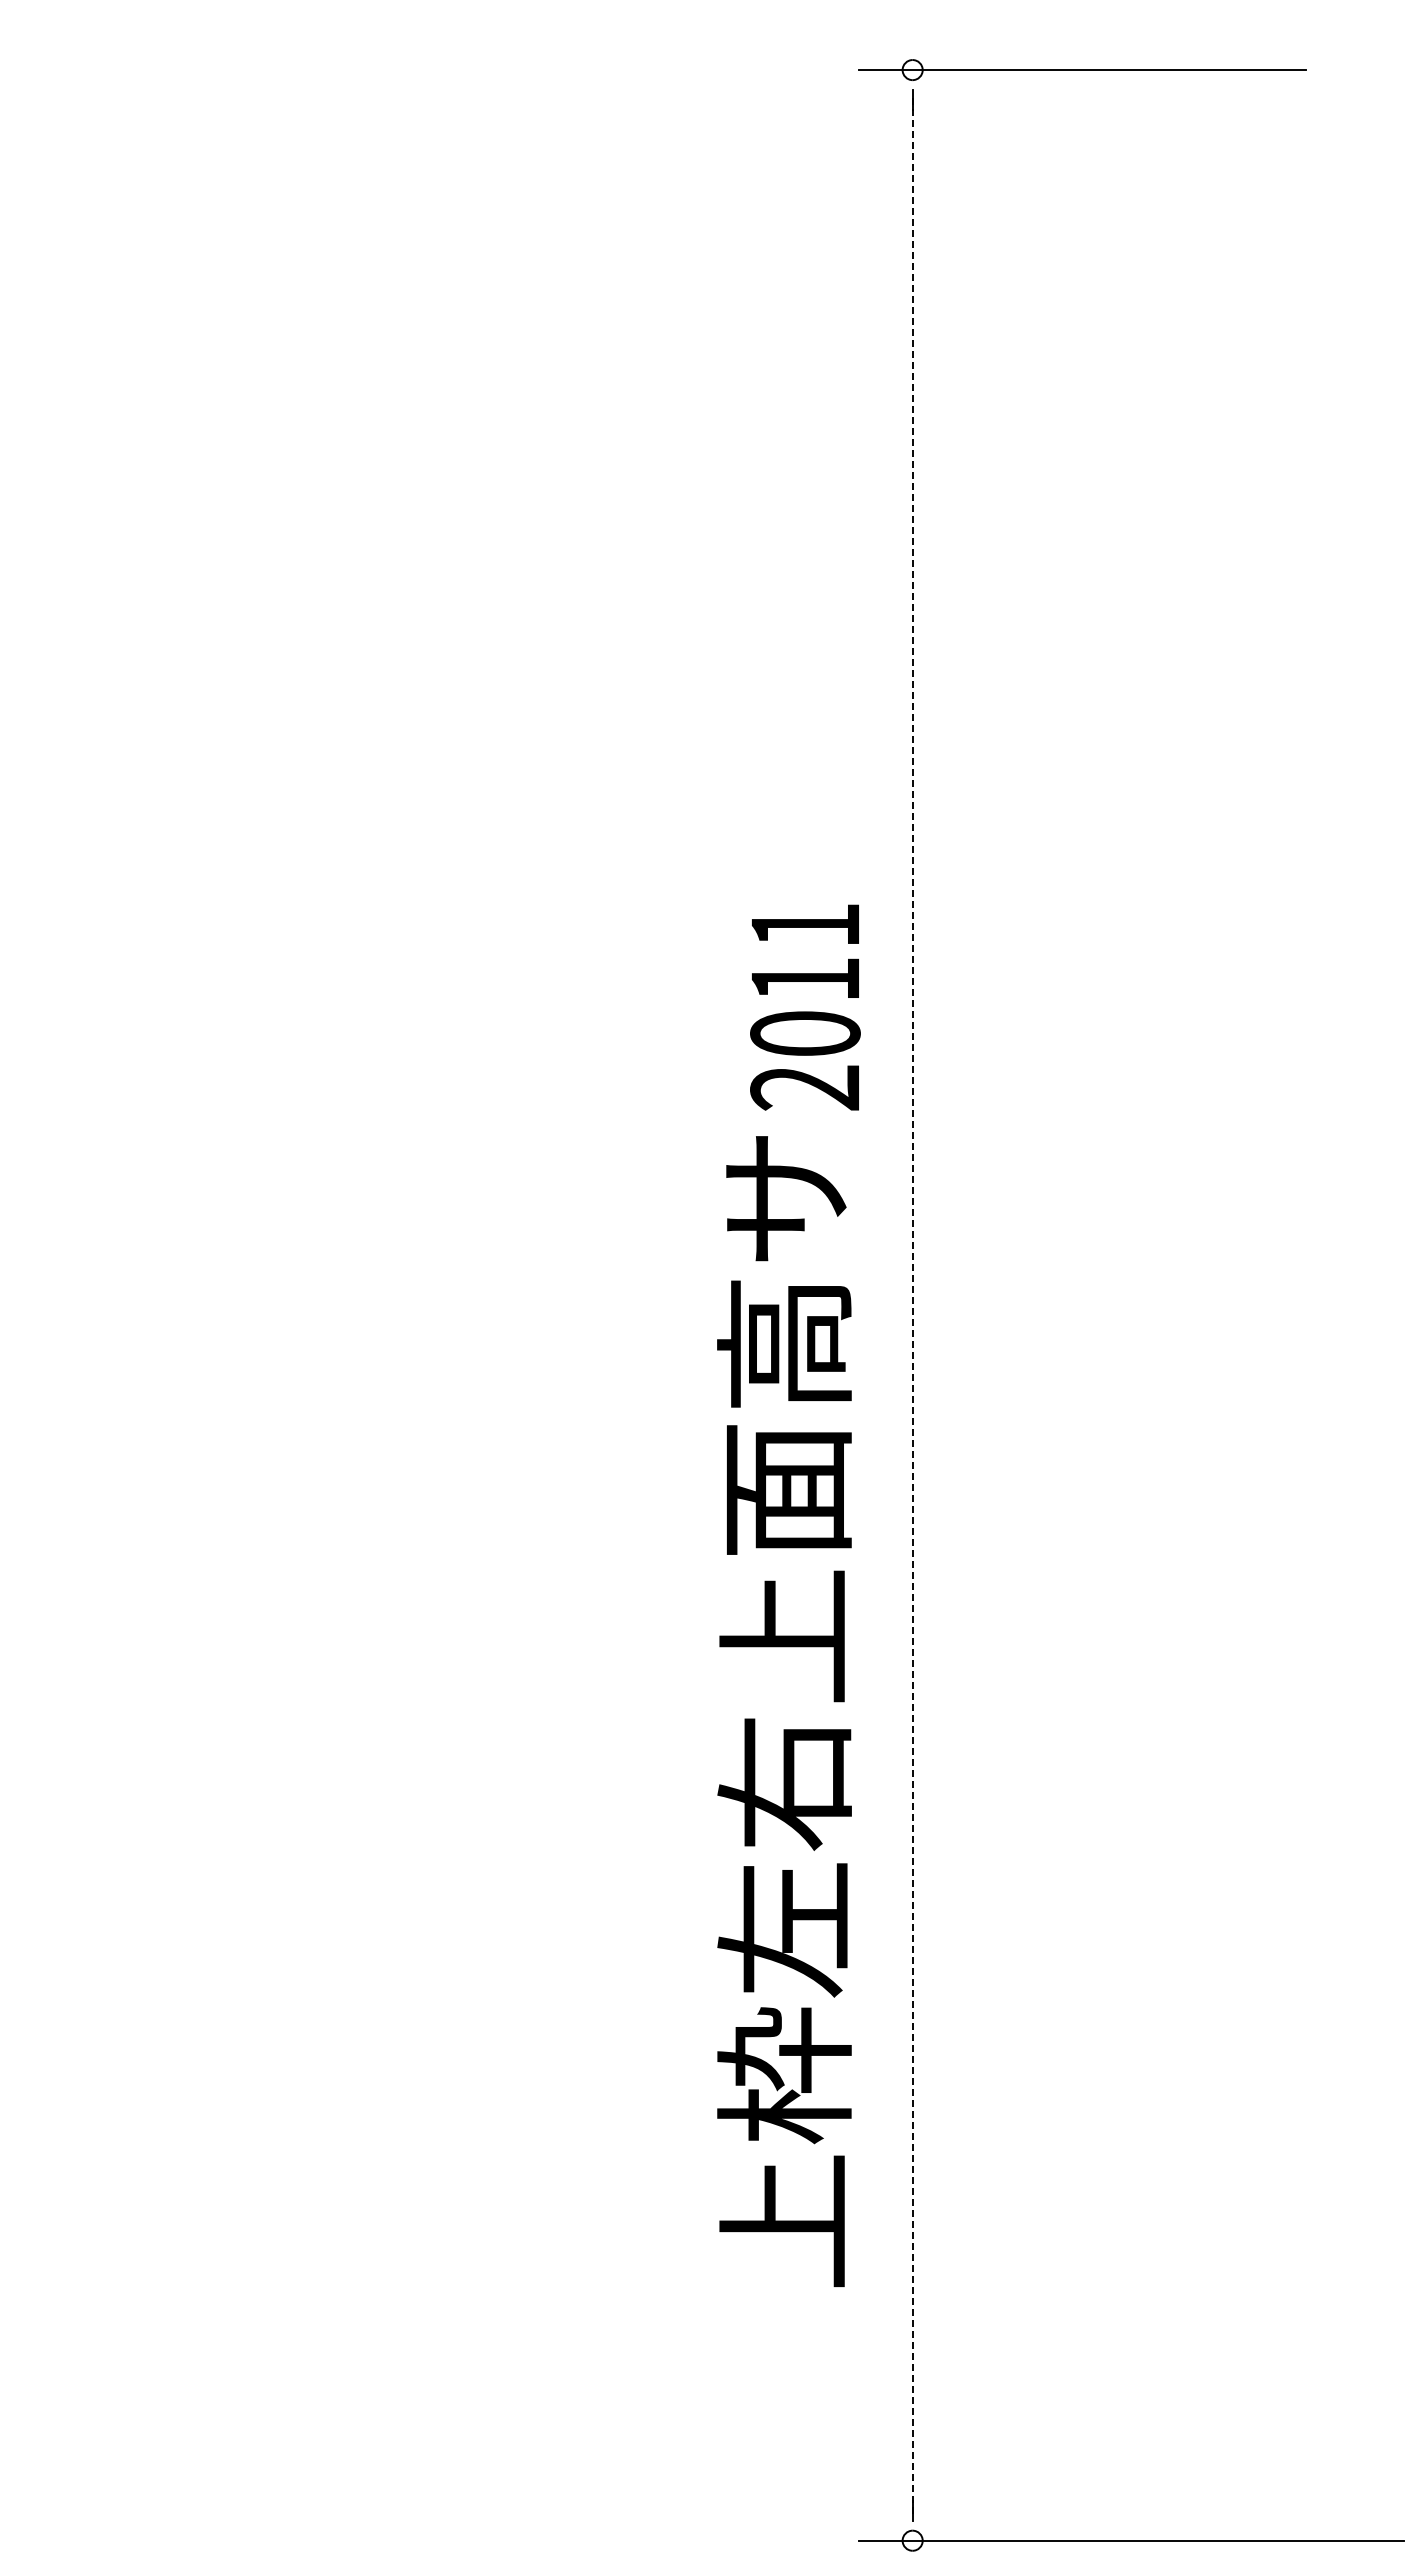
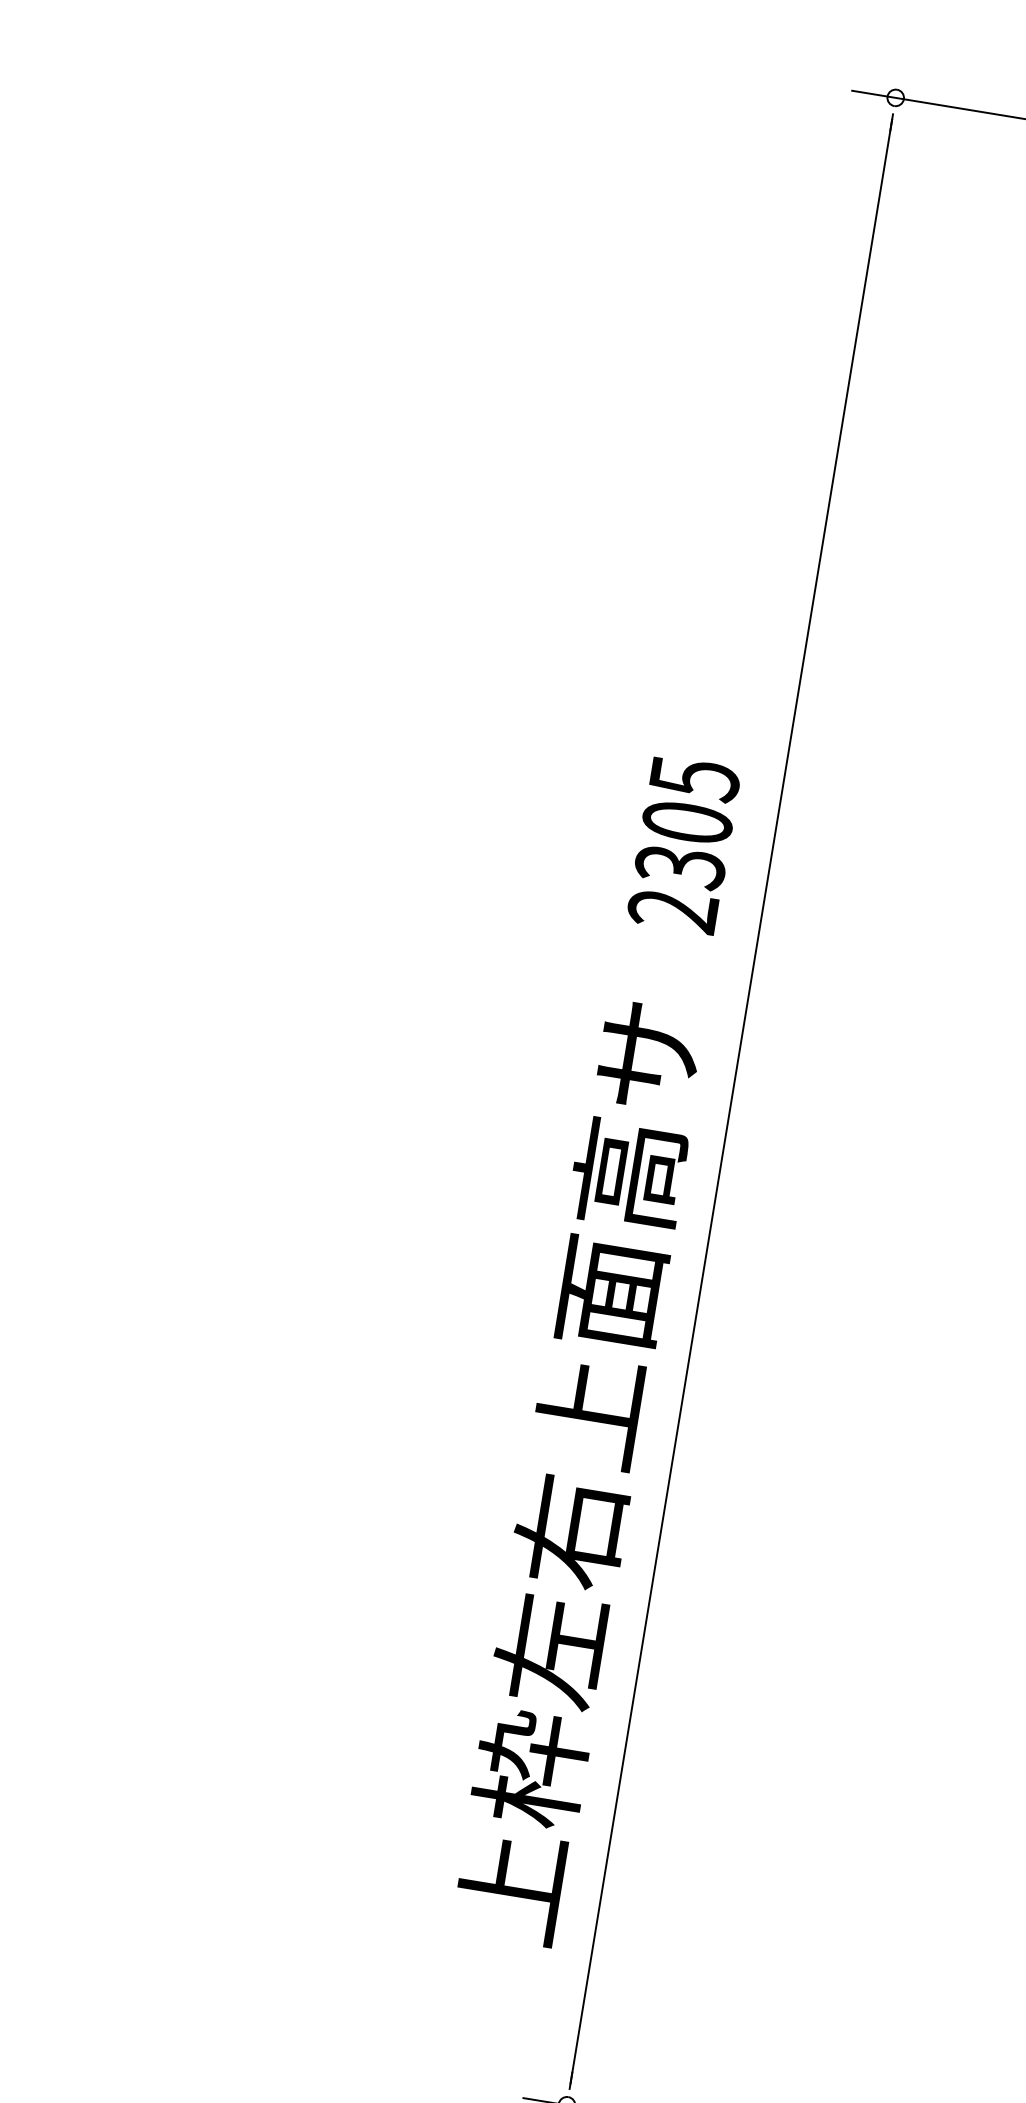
text: (805, 980) -> (687, 823), 2011 -> 2305
line: (912, 1305) -> (731, 1101), dashed -> solid
text: (784, 1711) -> (579, 1473), moved

